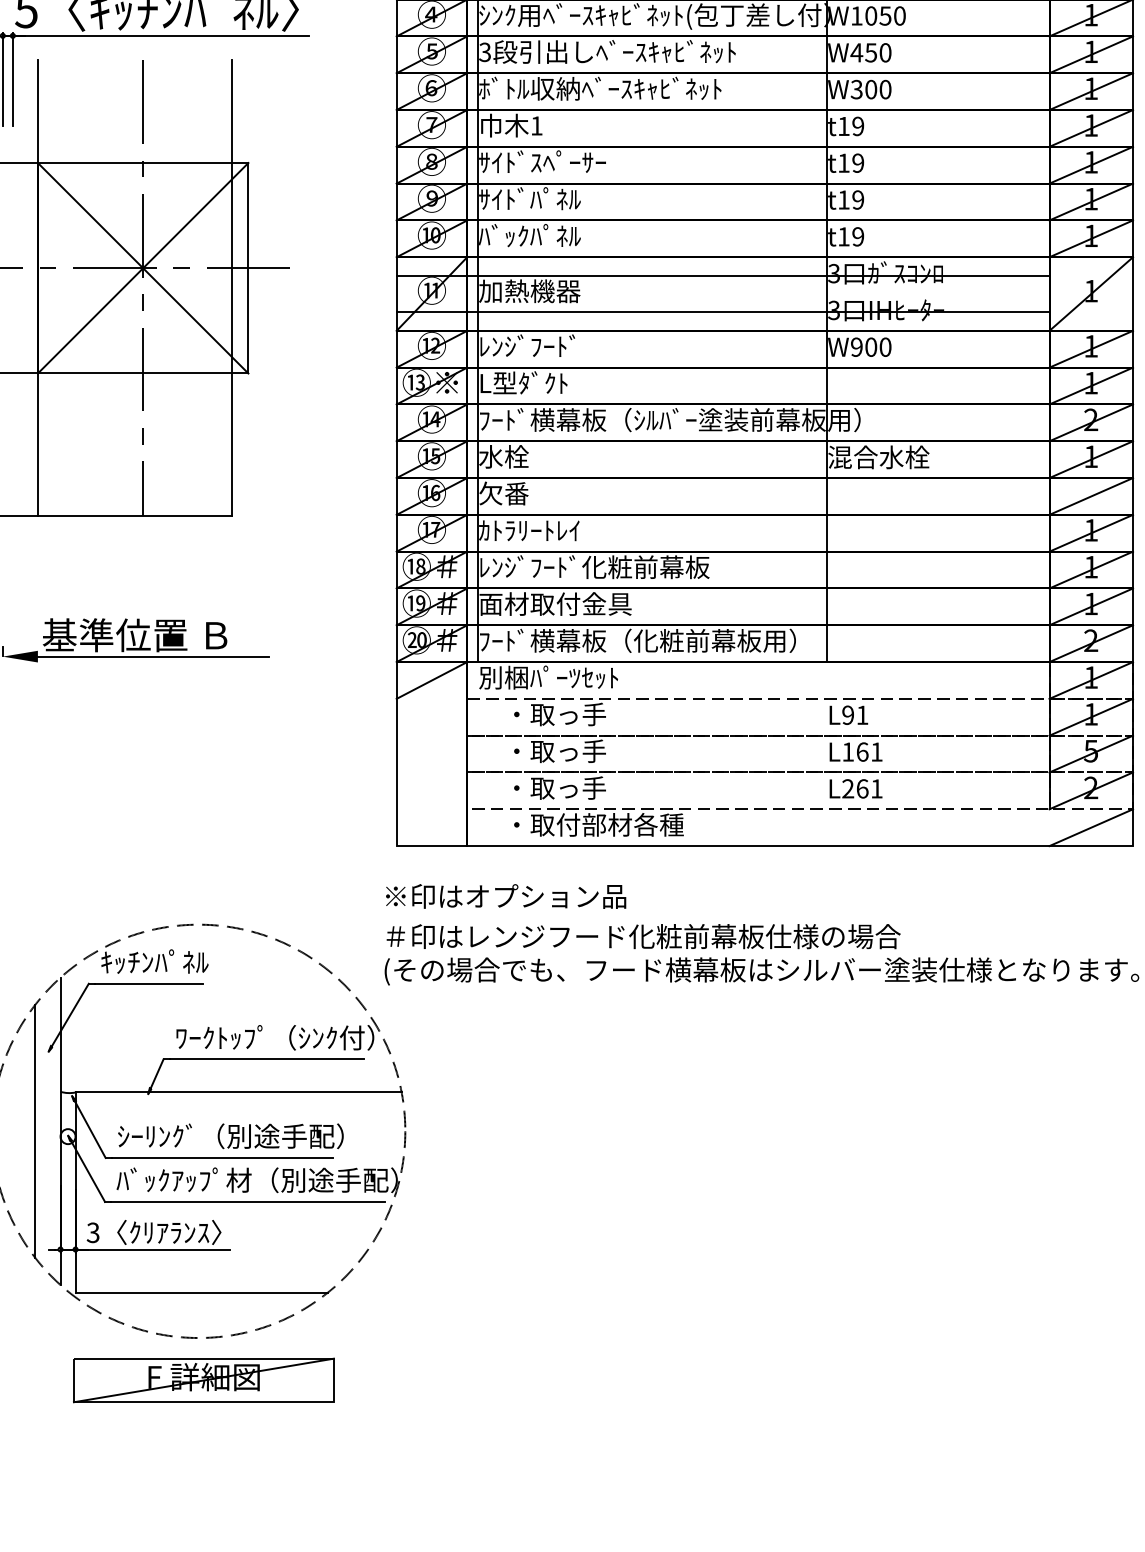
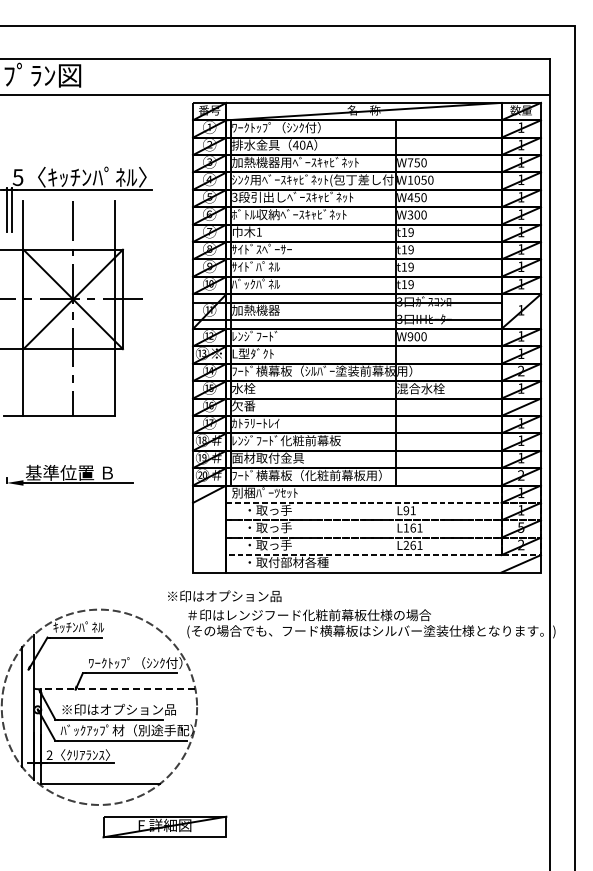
text: (505, 896) -> (224, 596), moved
line: (236, 1091) -> (117, 688), solid -> dashed
text: (238, 1135) -> (118, 709), ｼｰﾘﾝｸﾞ（別途手配） -> ※印はオプション品
text: (92, 1233) -> (49, 755), 3 -> 2
part: (203, 1379) -> (164, 826), moved

